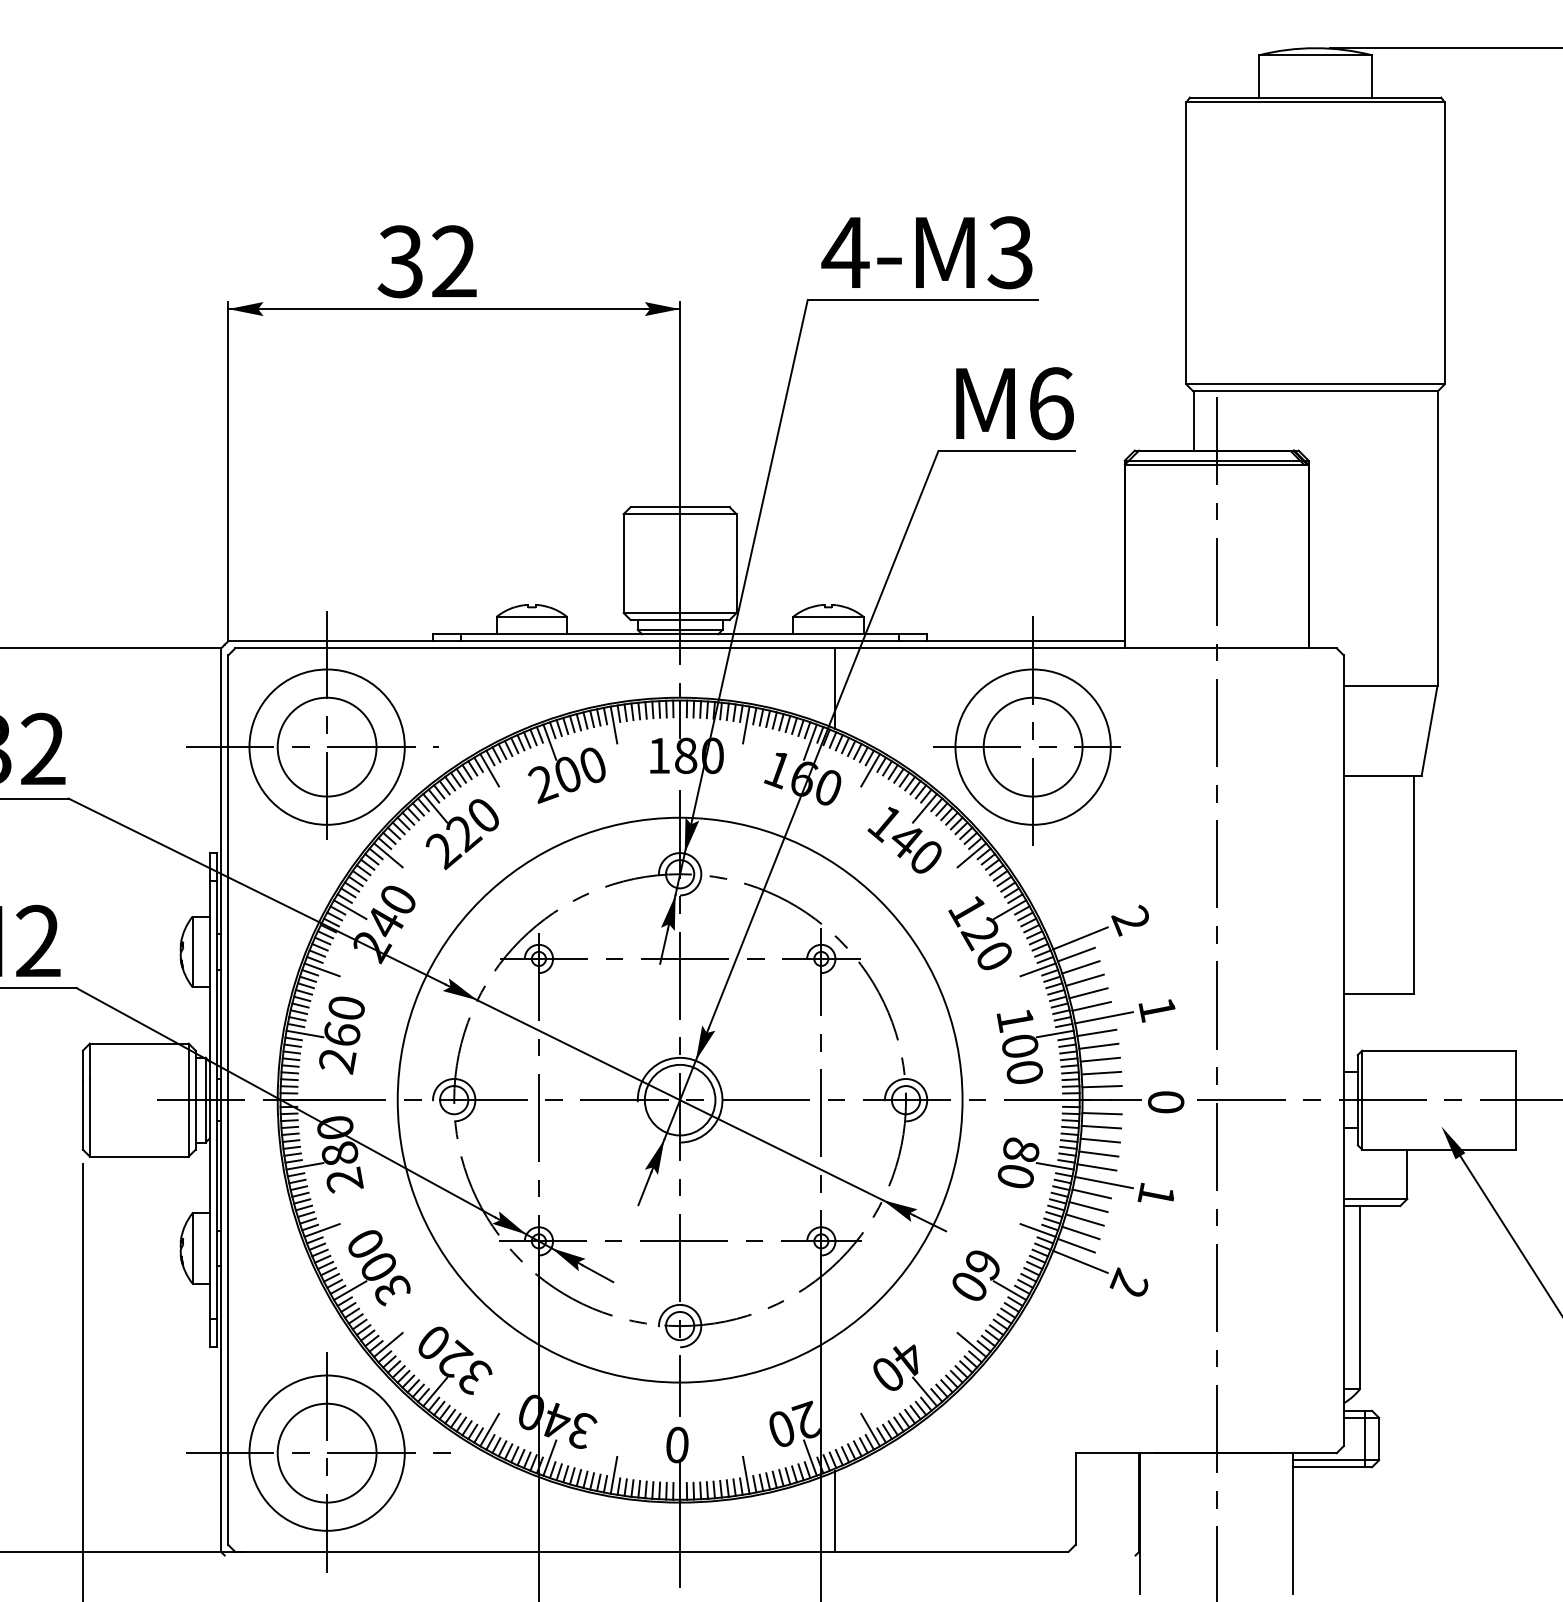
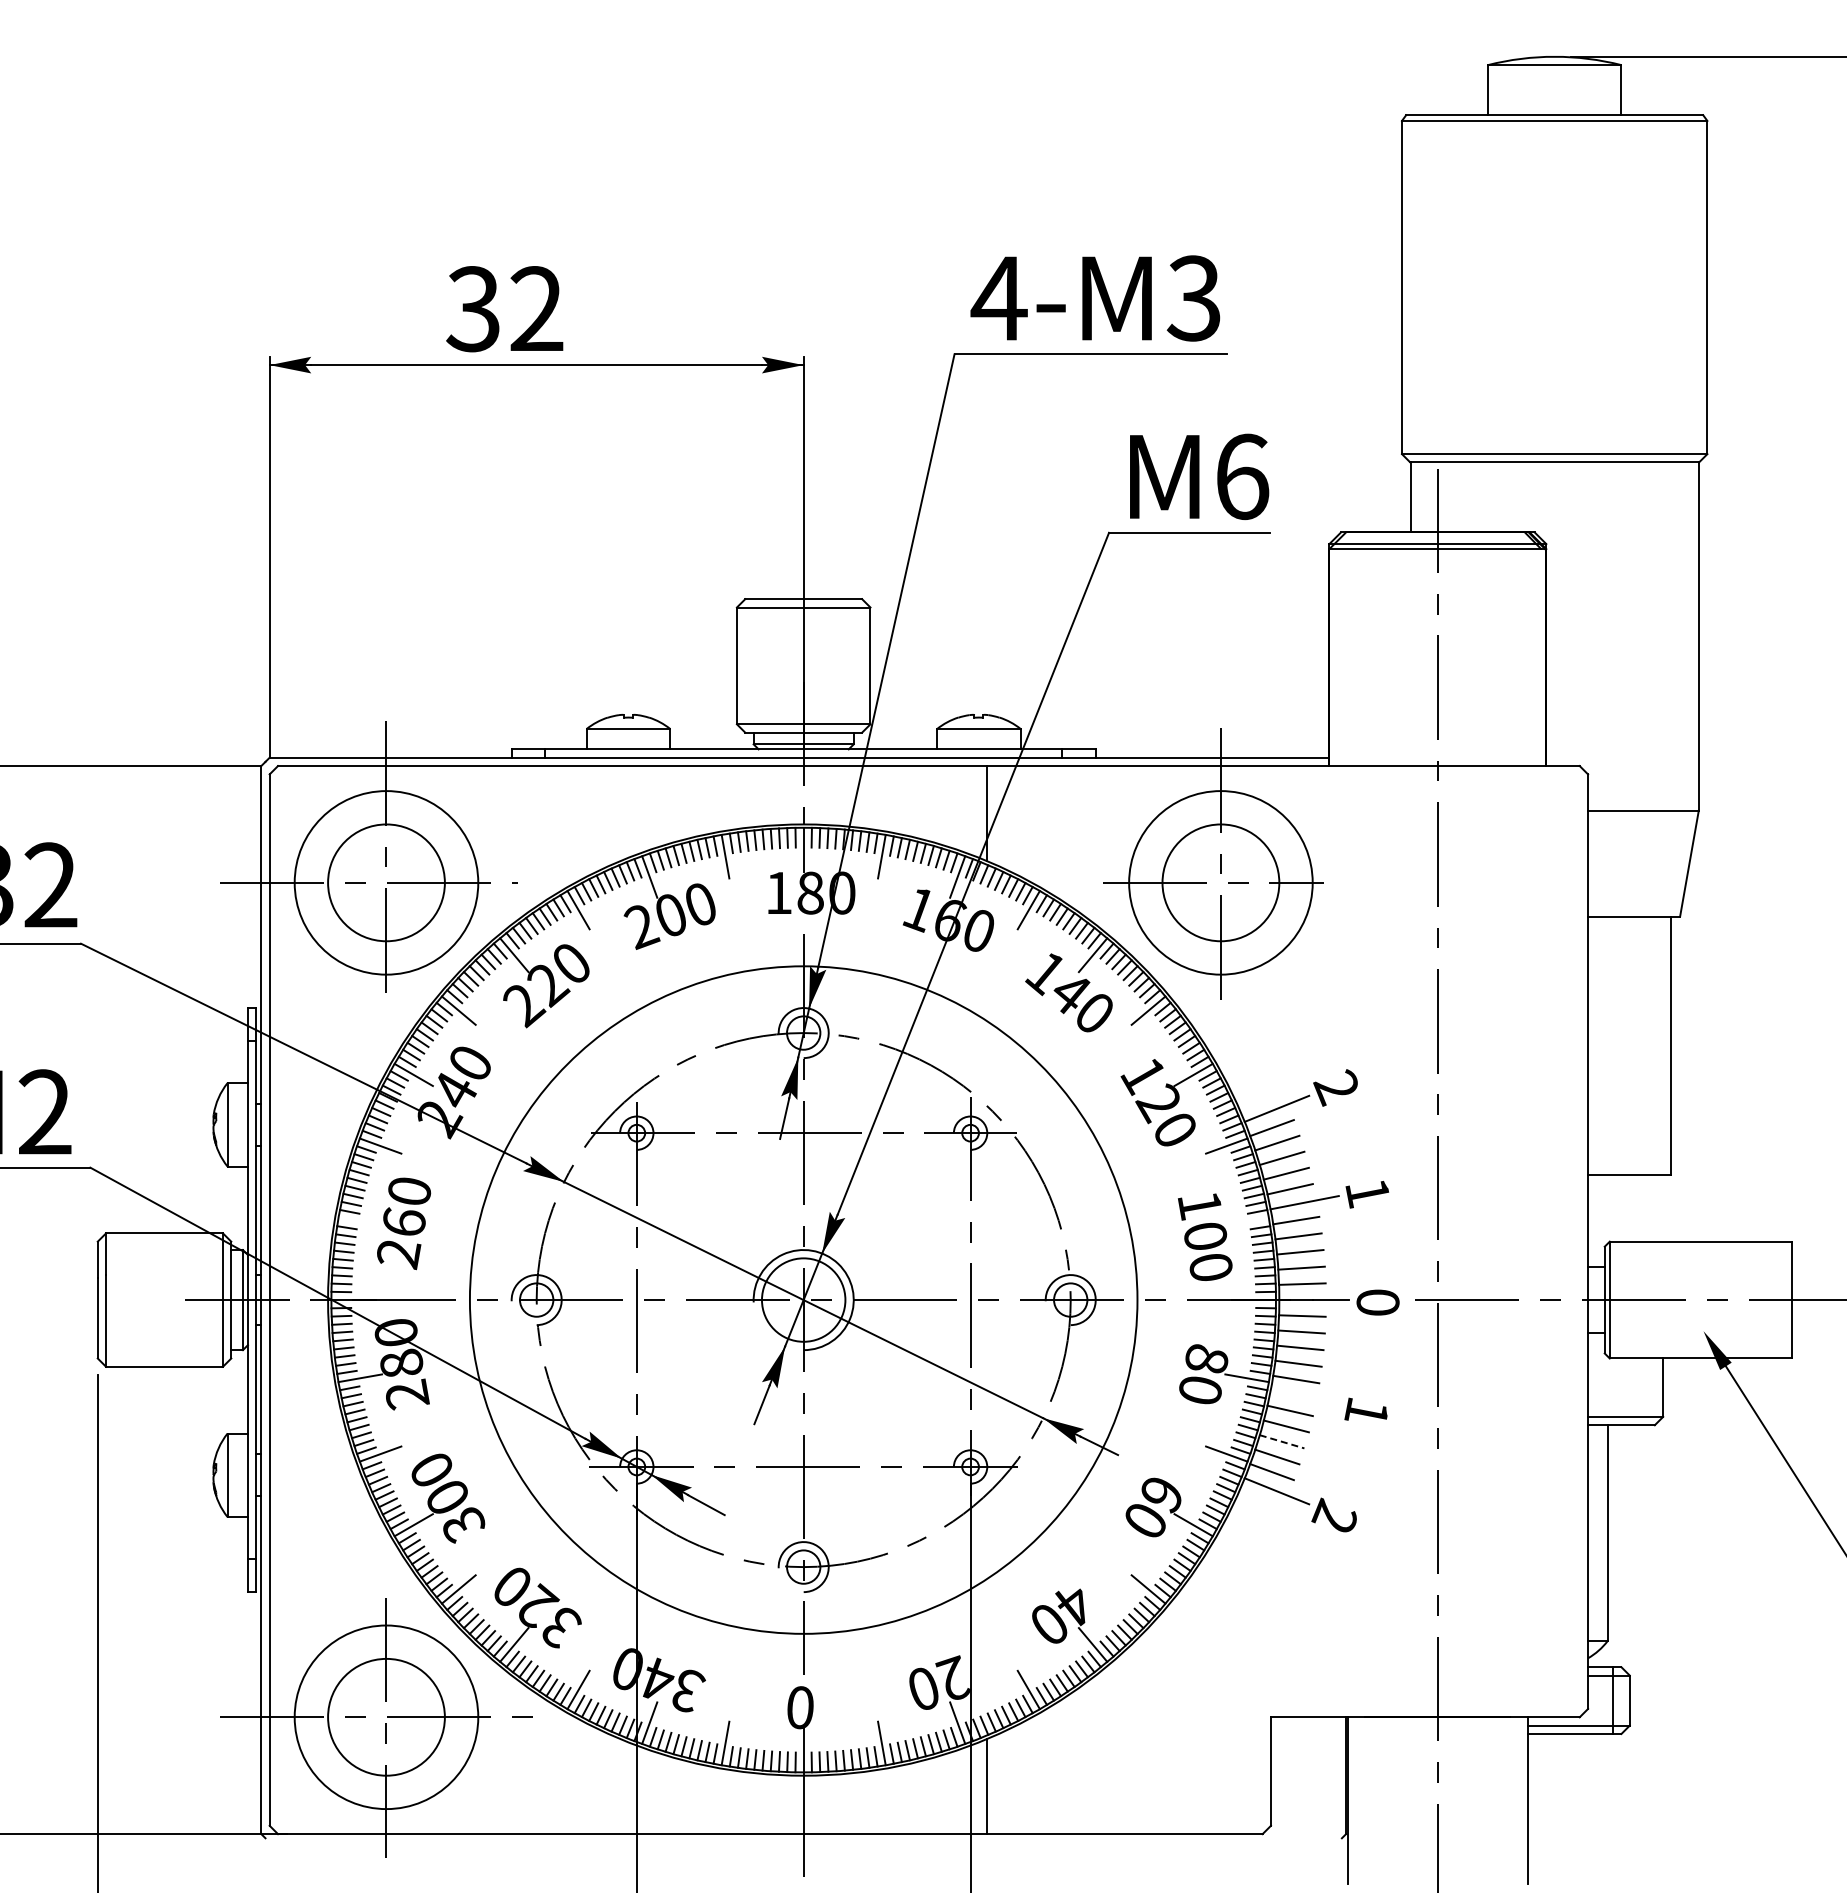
line: (305, 1033) -> (360, 1221), removed
line: (1054, 1033) -> (1246, 1221), removed
line: (1103, 1182) -> (1304, 1397), removed
line: (1085, 1219) -> (1282, 1441), solid -> dashed

